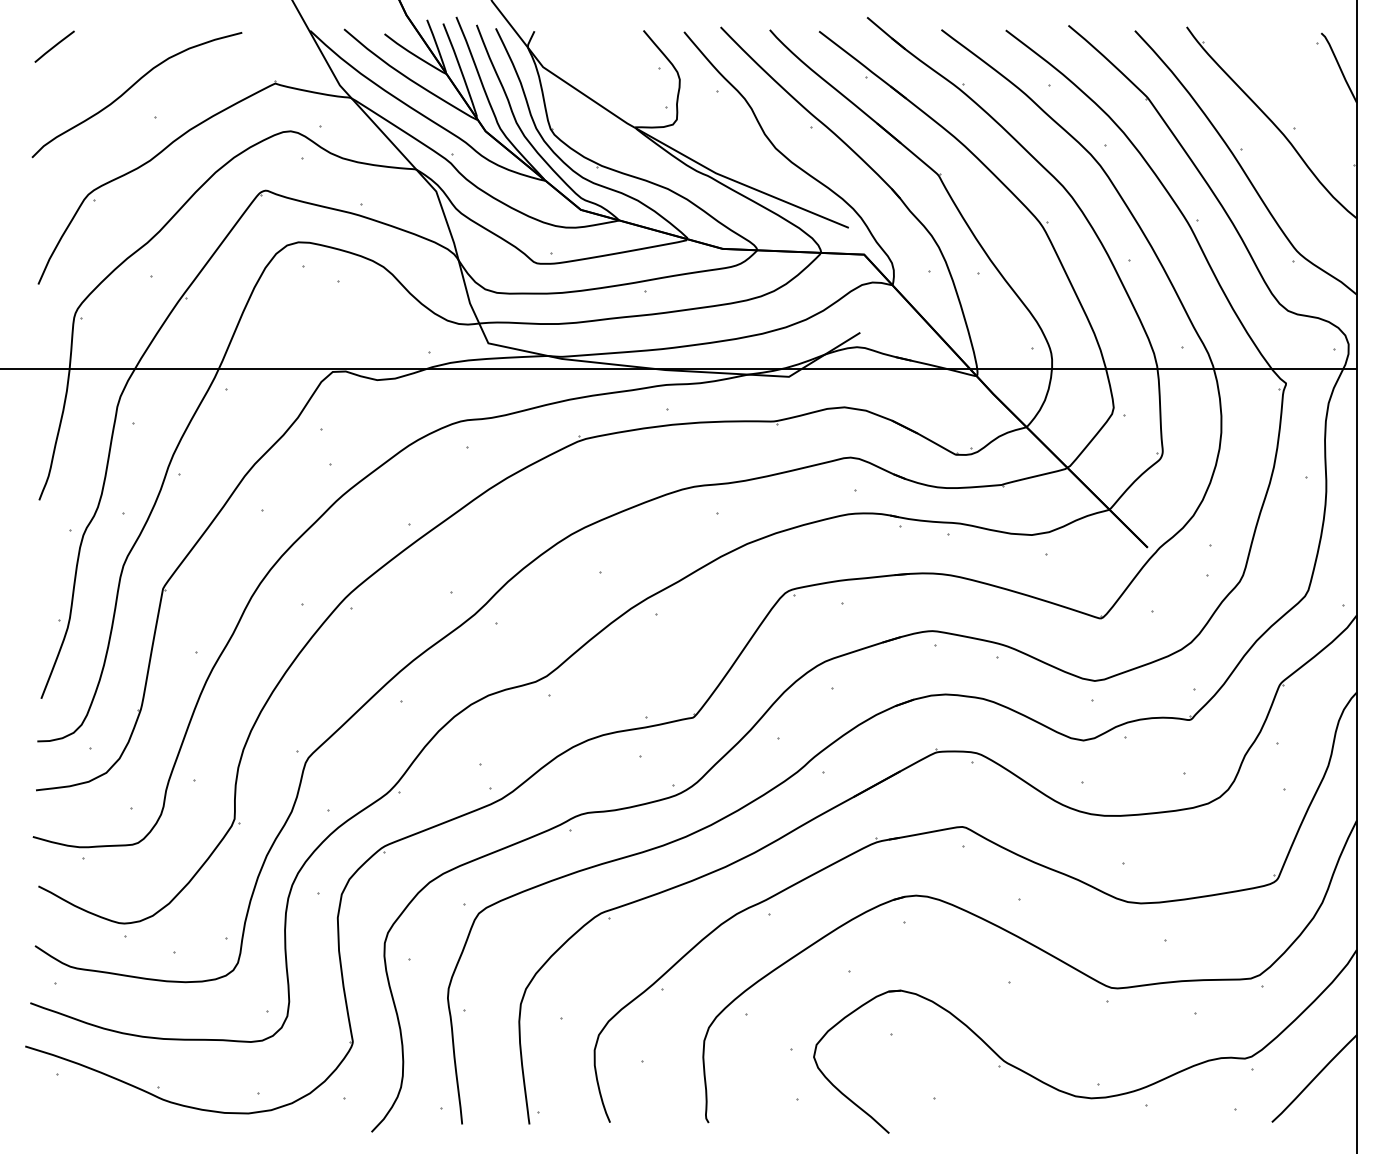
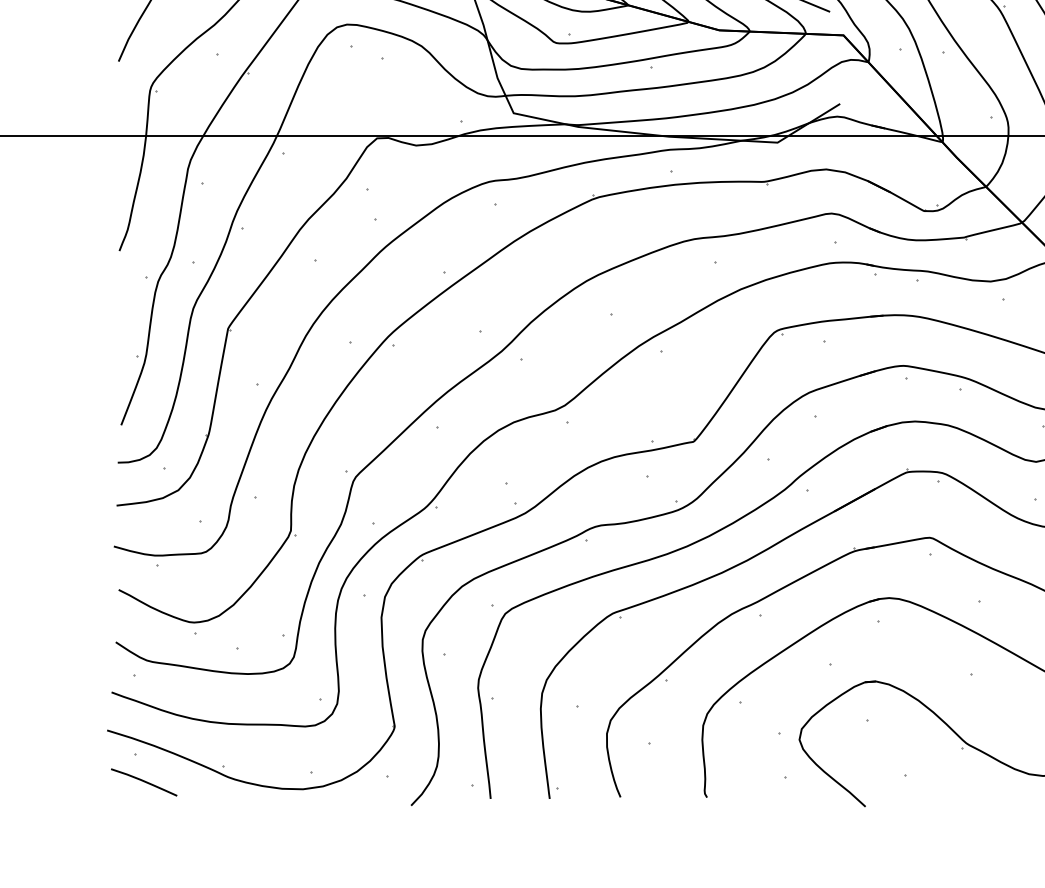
curve: (67, 1105) -> (144, 782), added

